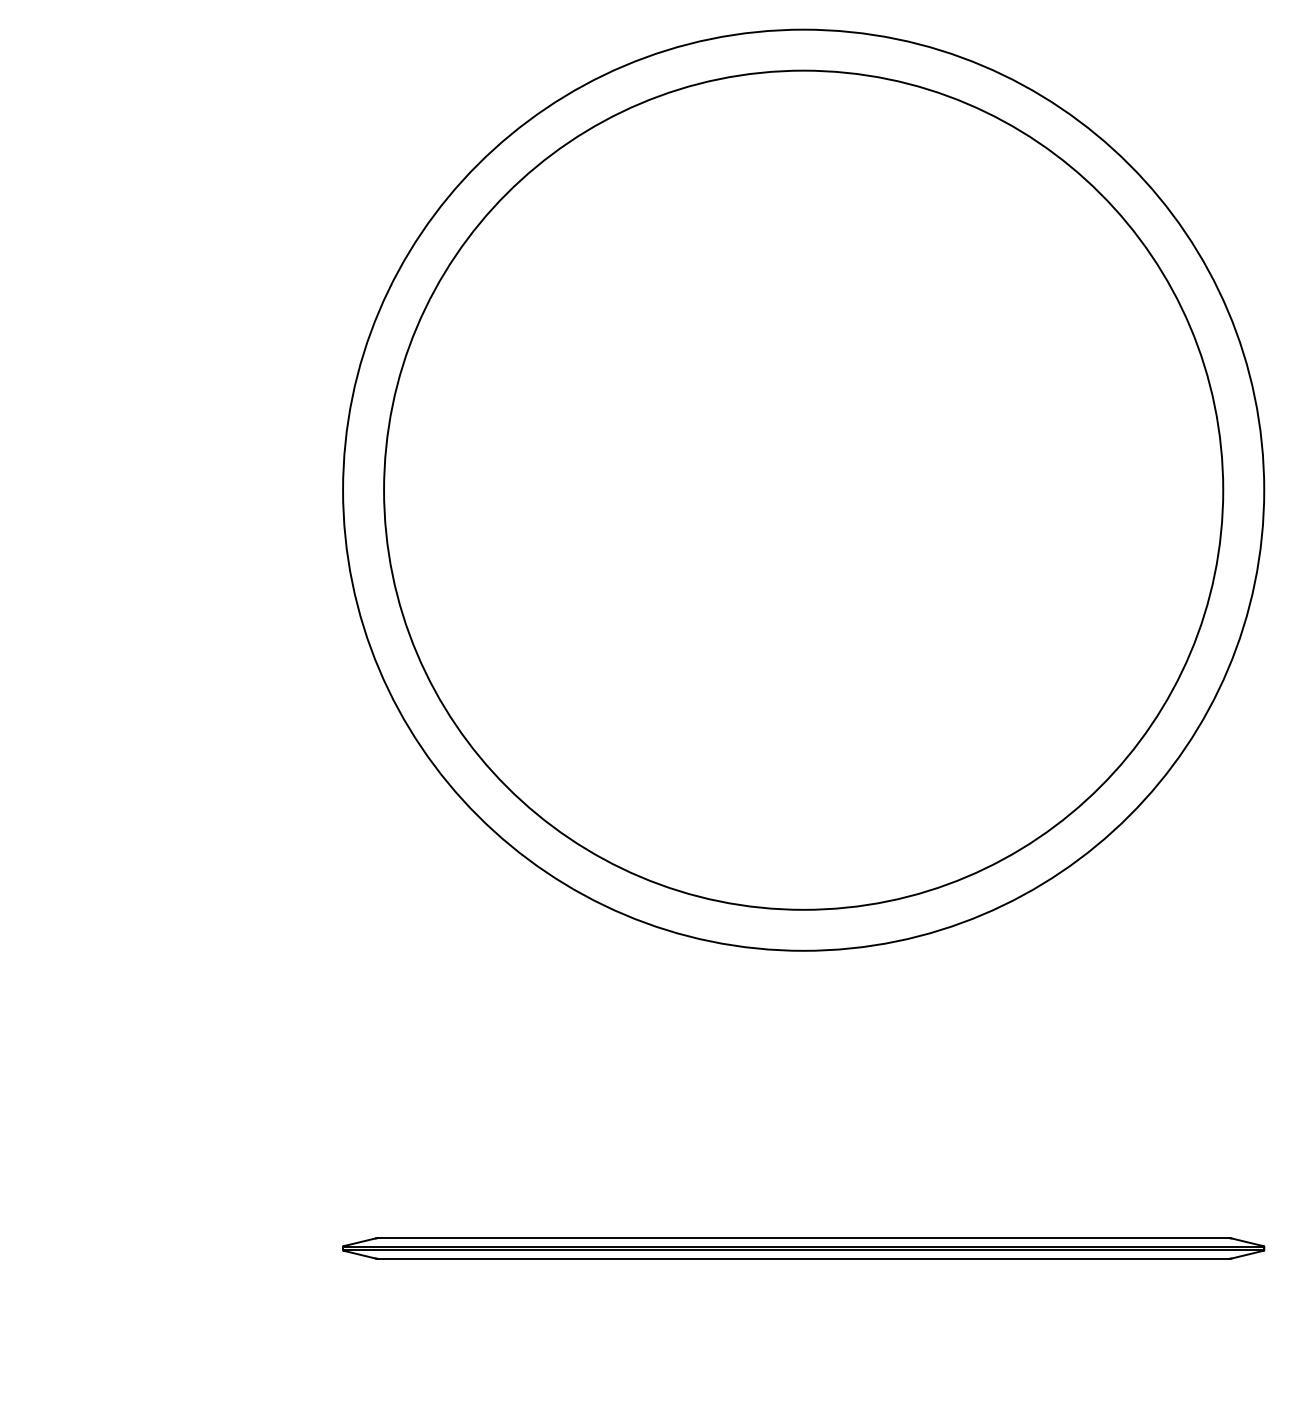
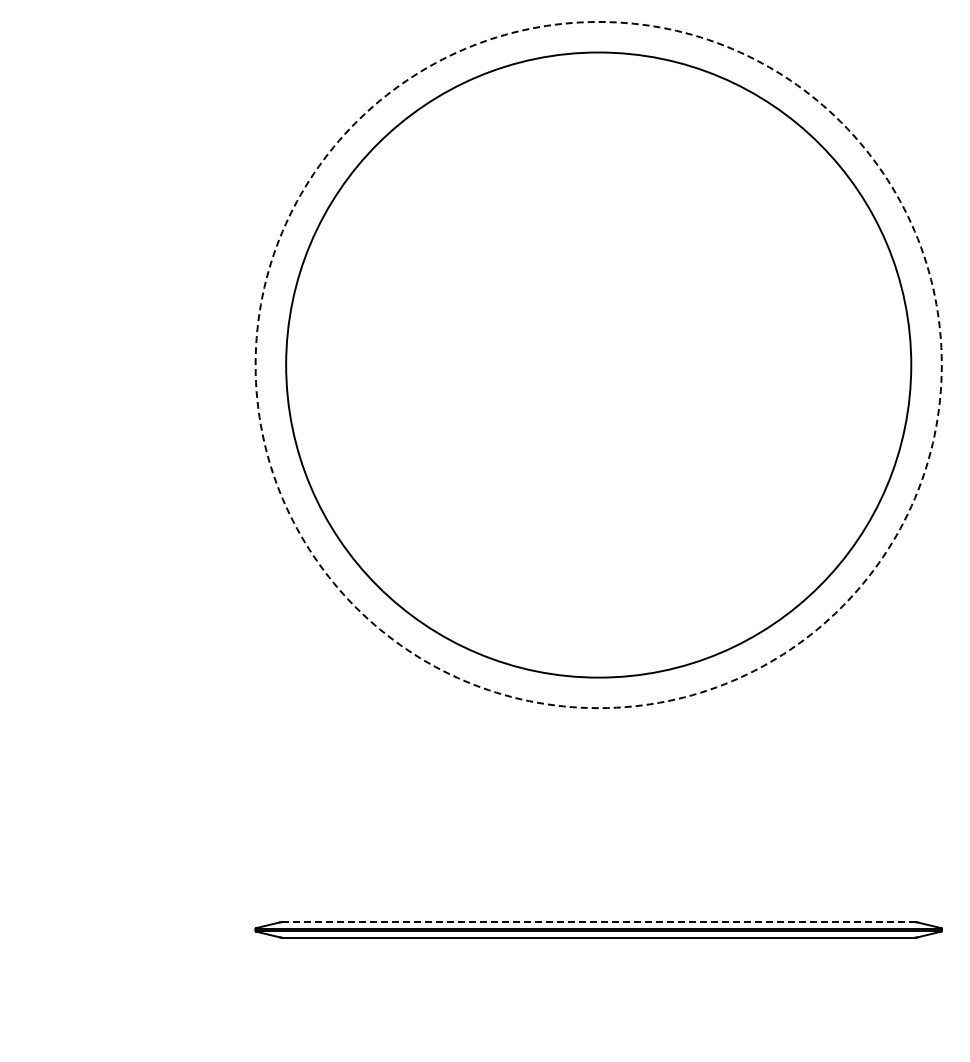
circle: (803, 489) -> (598, 364), solid -> dashed
line: (804, 1238) -> (599, 922), solid -> dashed

